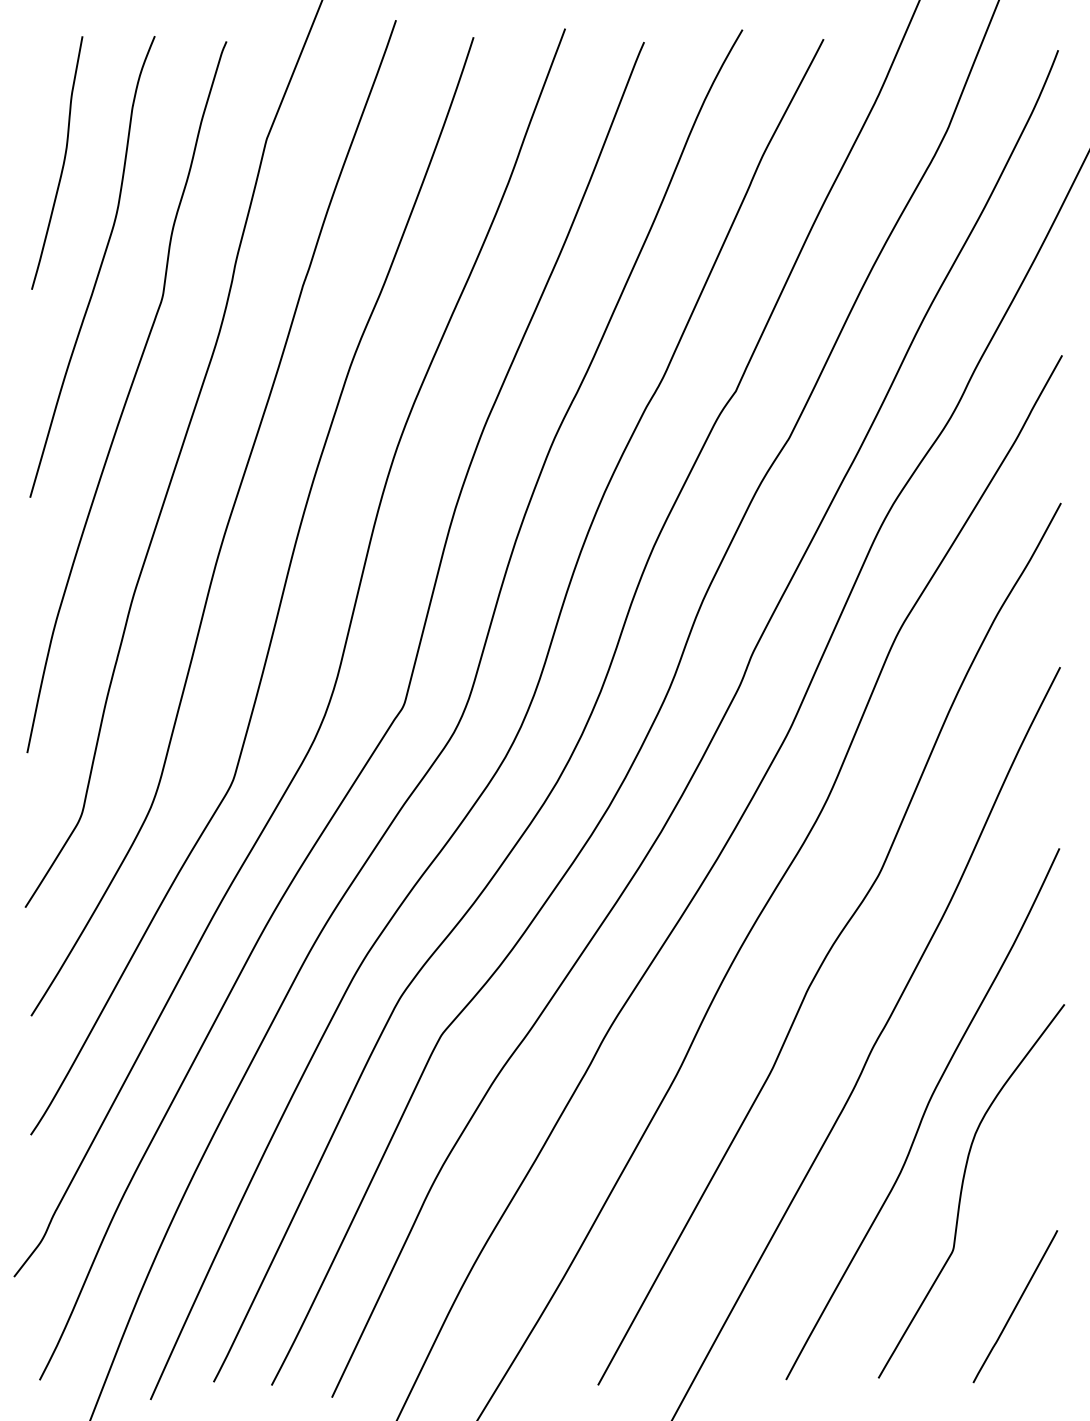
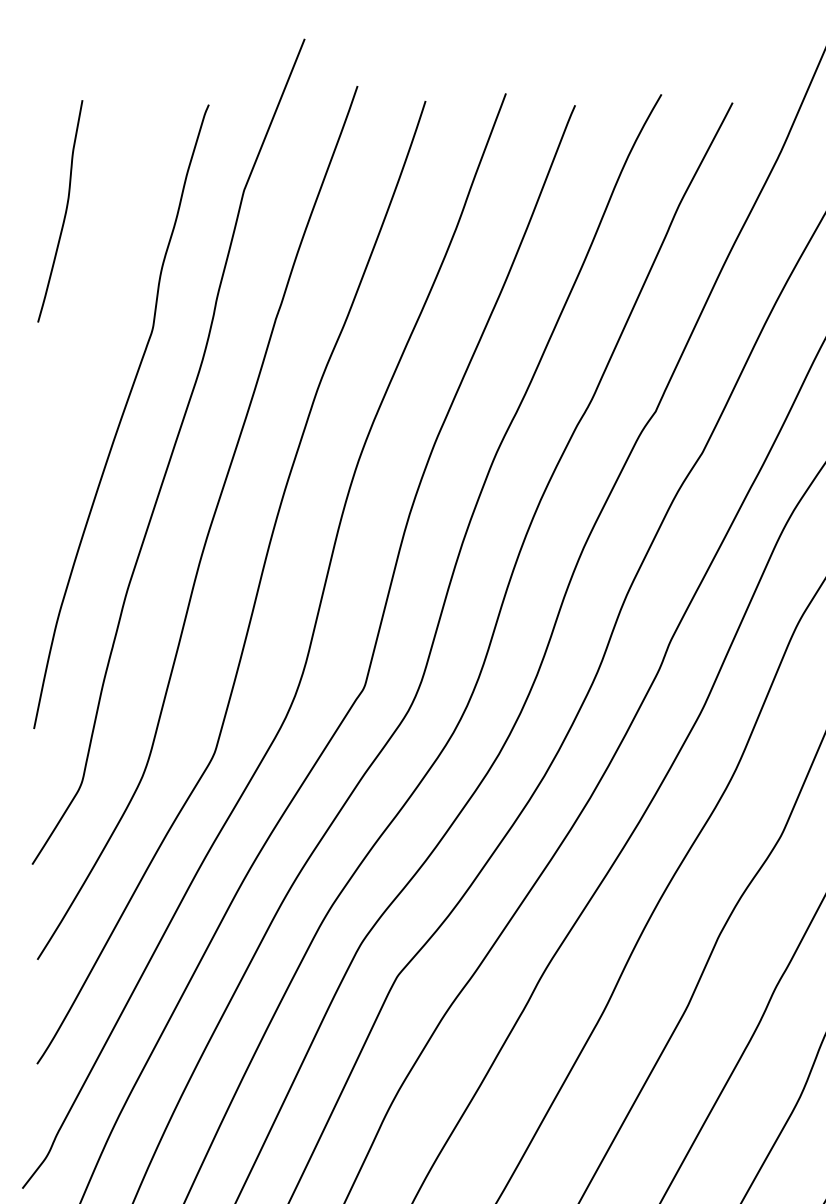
curve: (99, 266) -> (97, 302), removed

